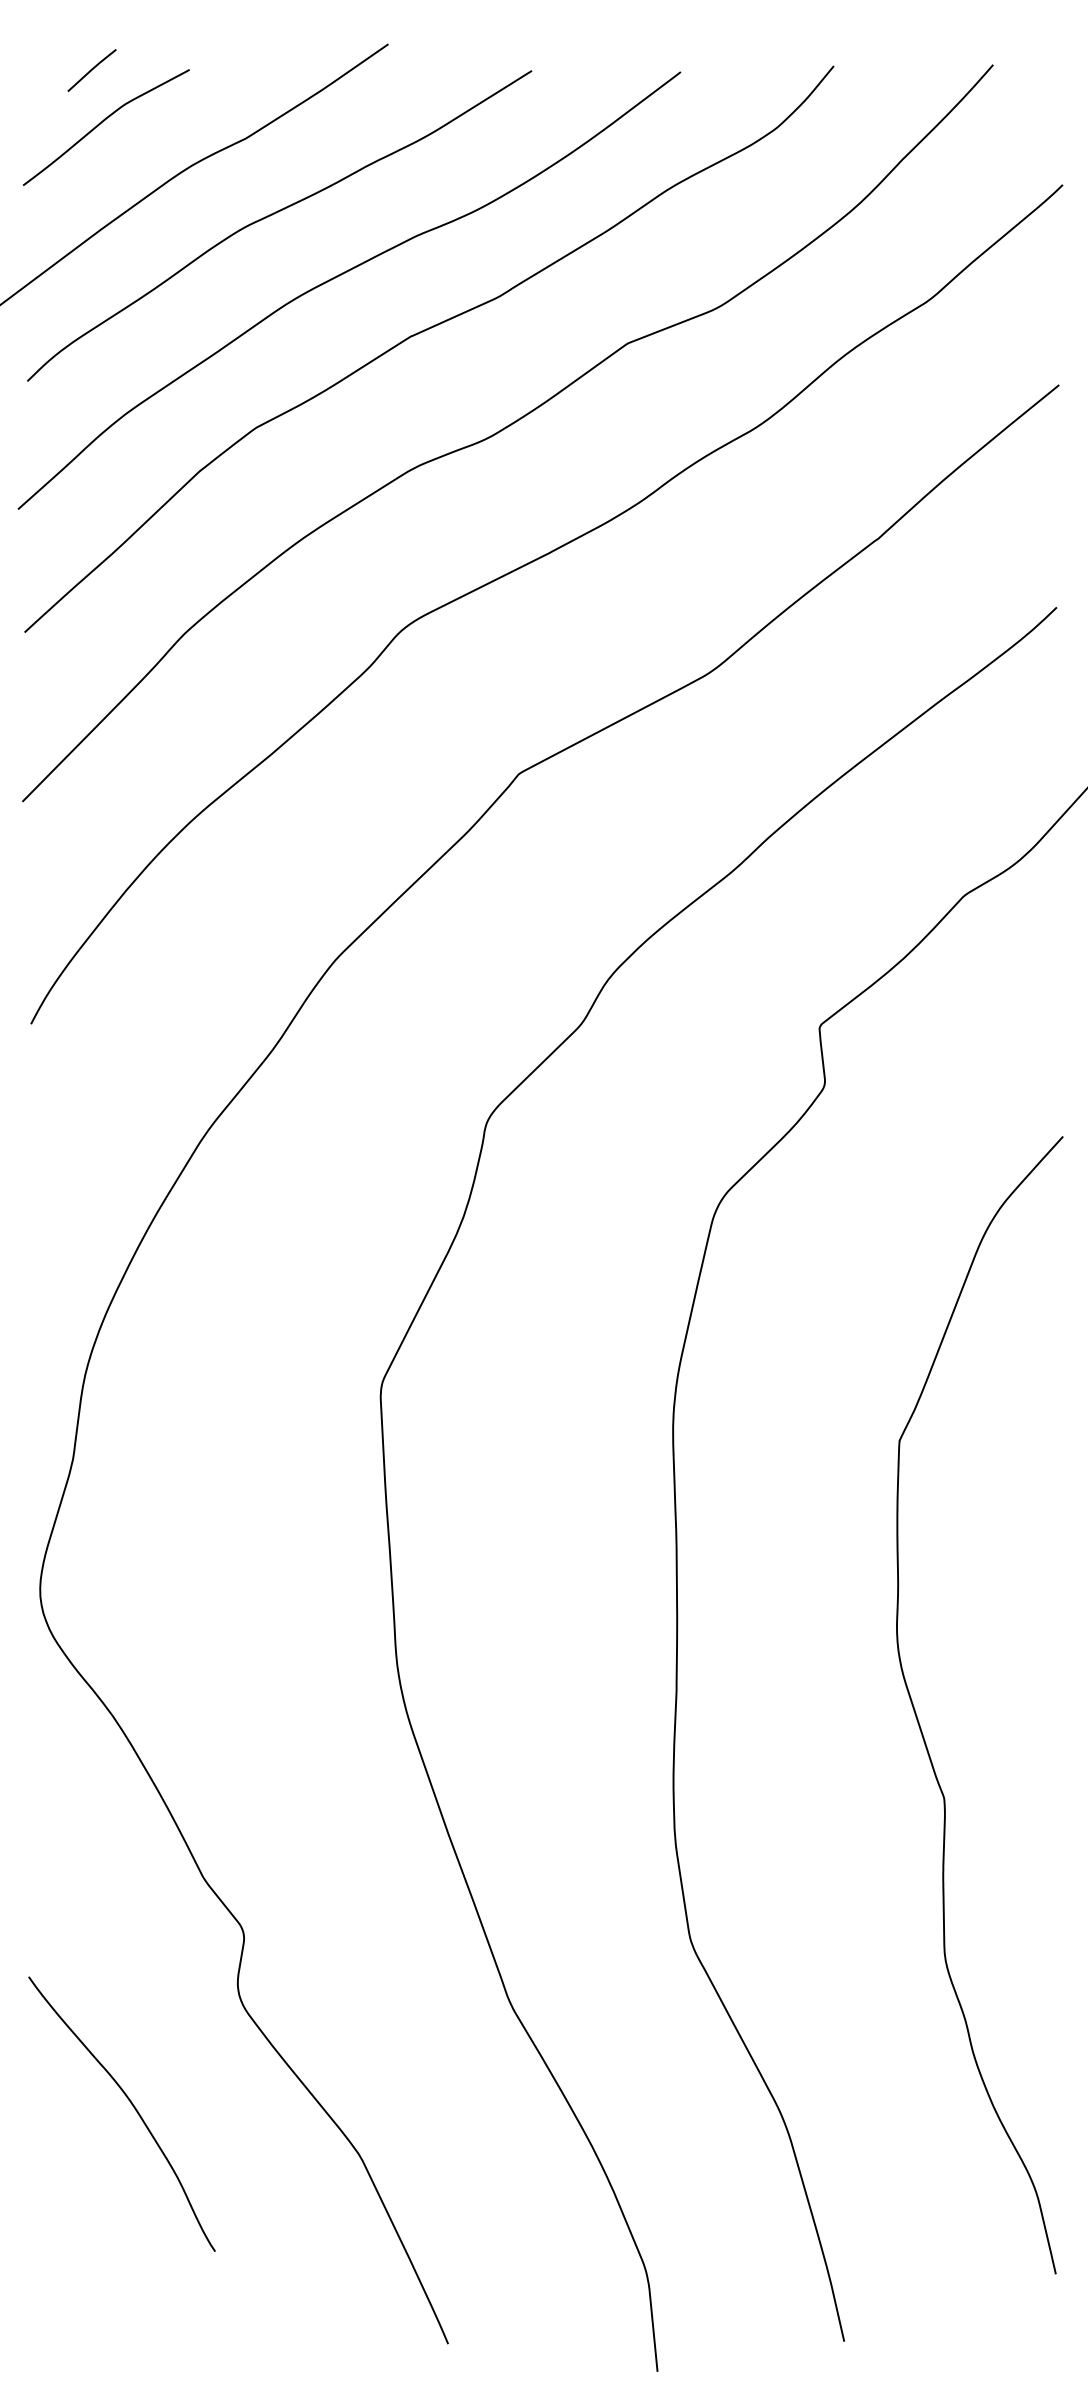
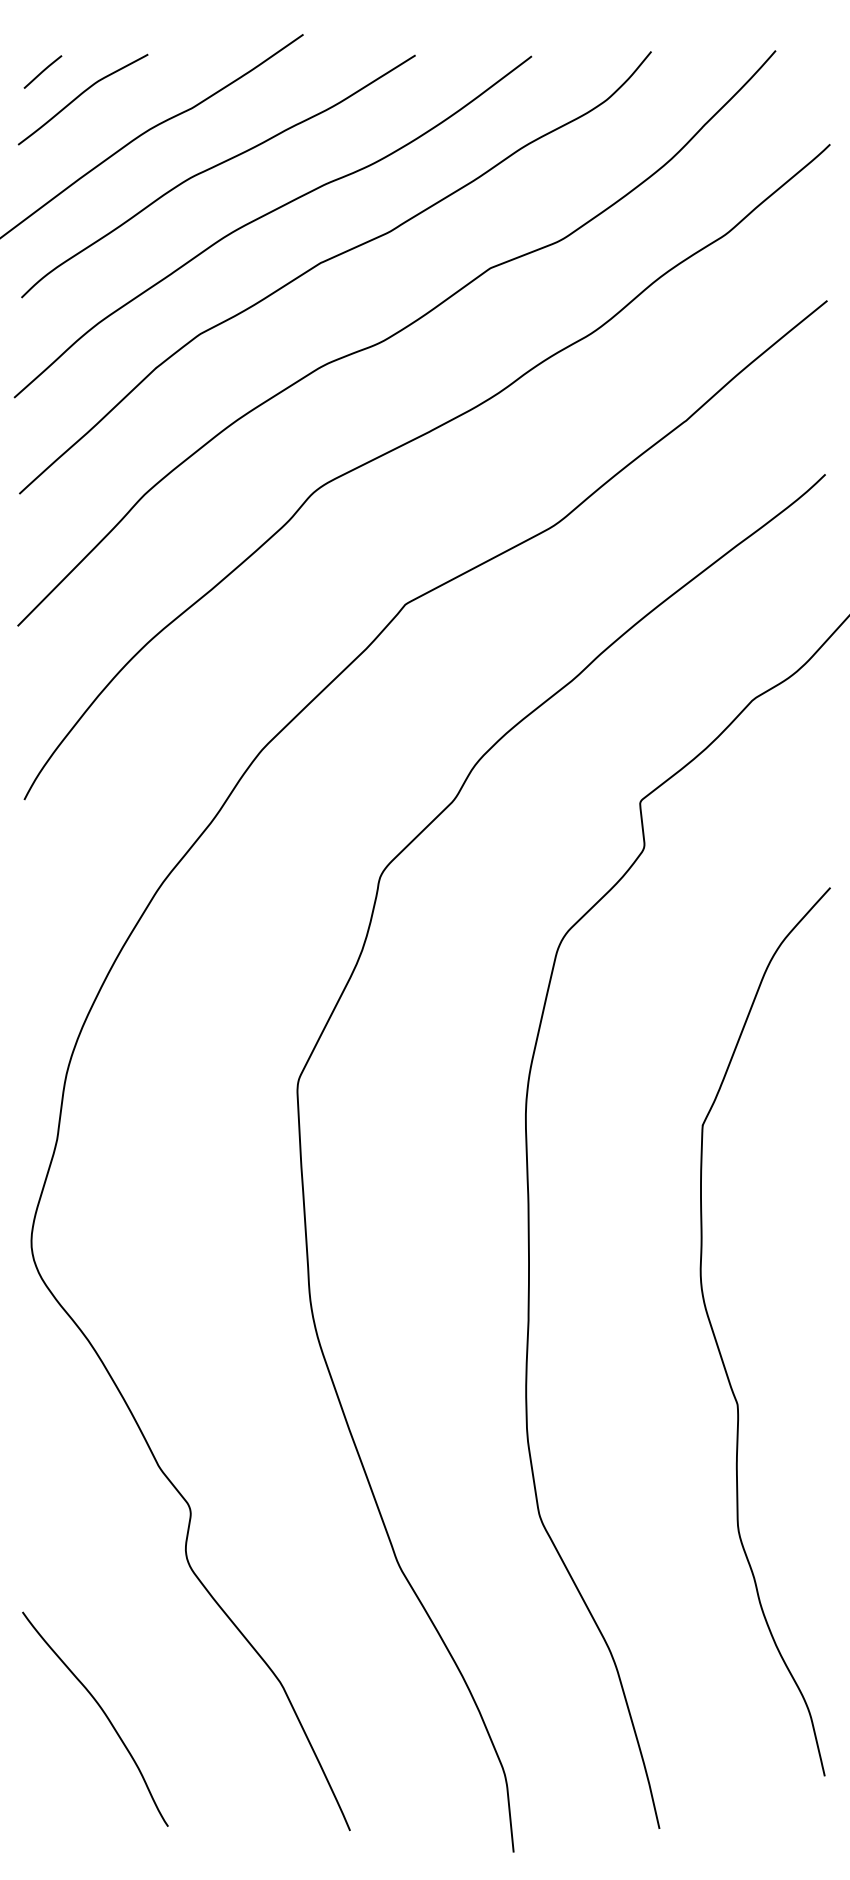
line: (91, 69) -> (42, 71), moved
curve: (132, 2106) -> (103, 1713), moved

